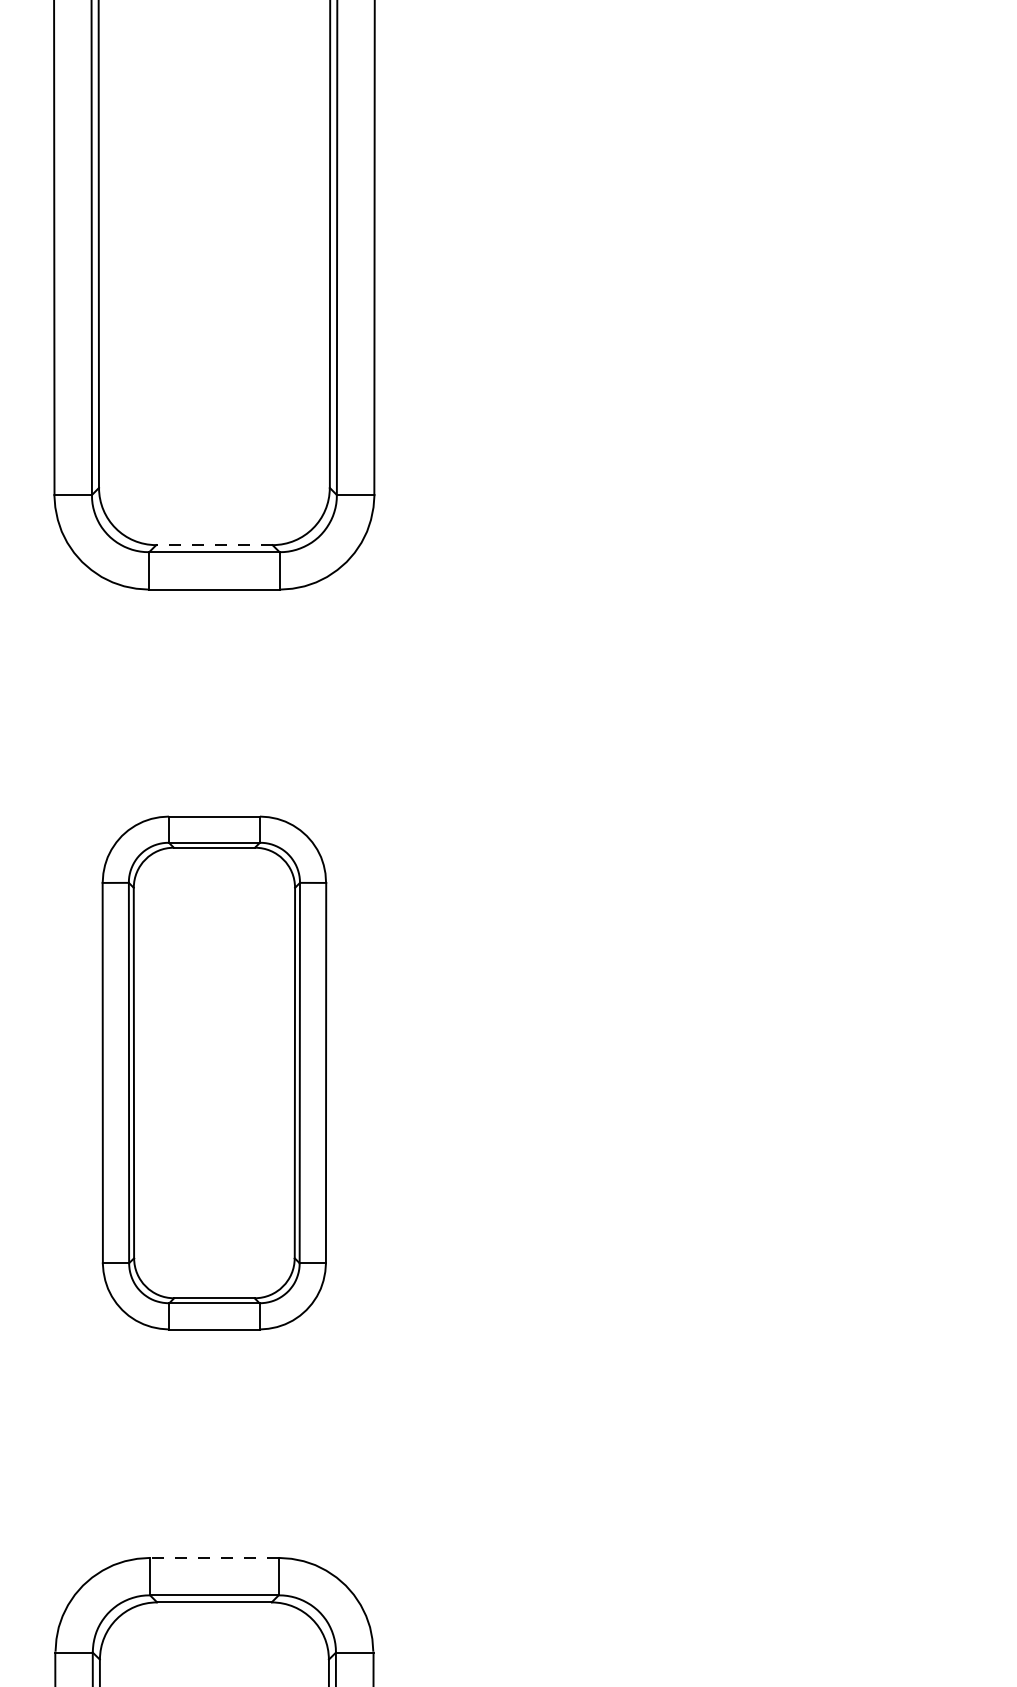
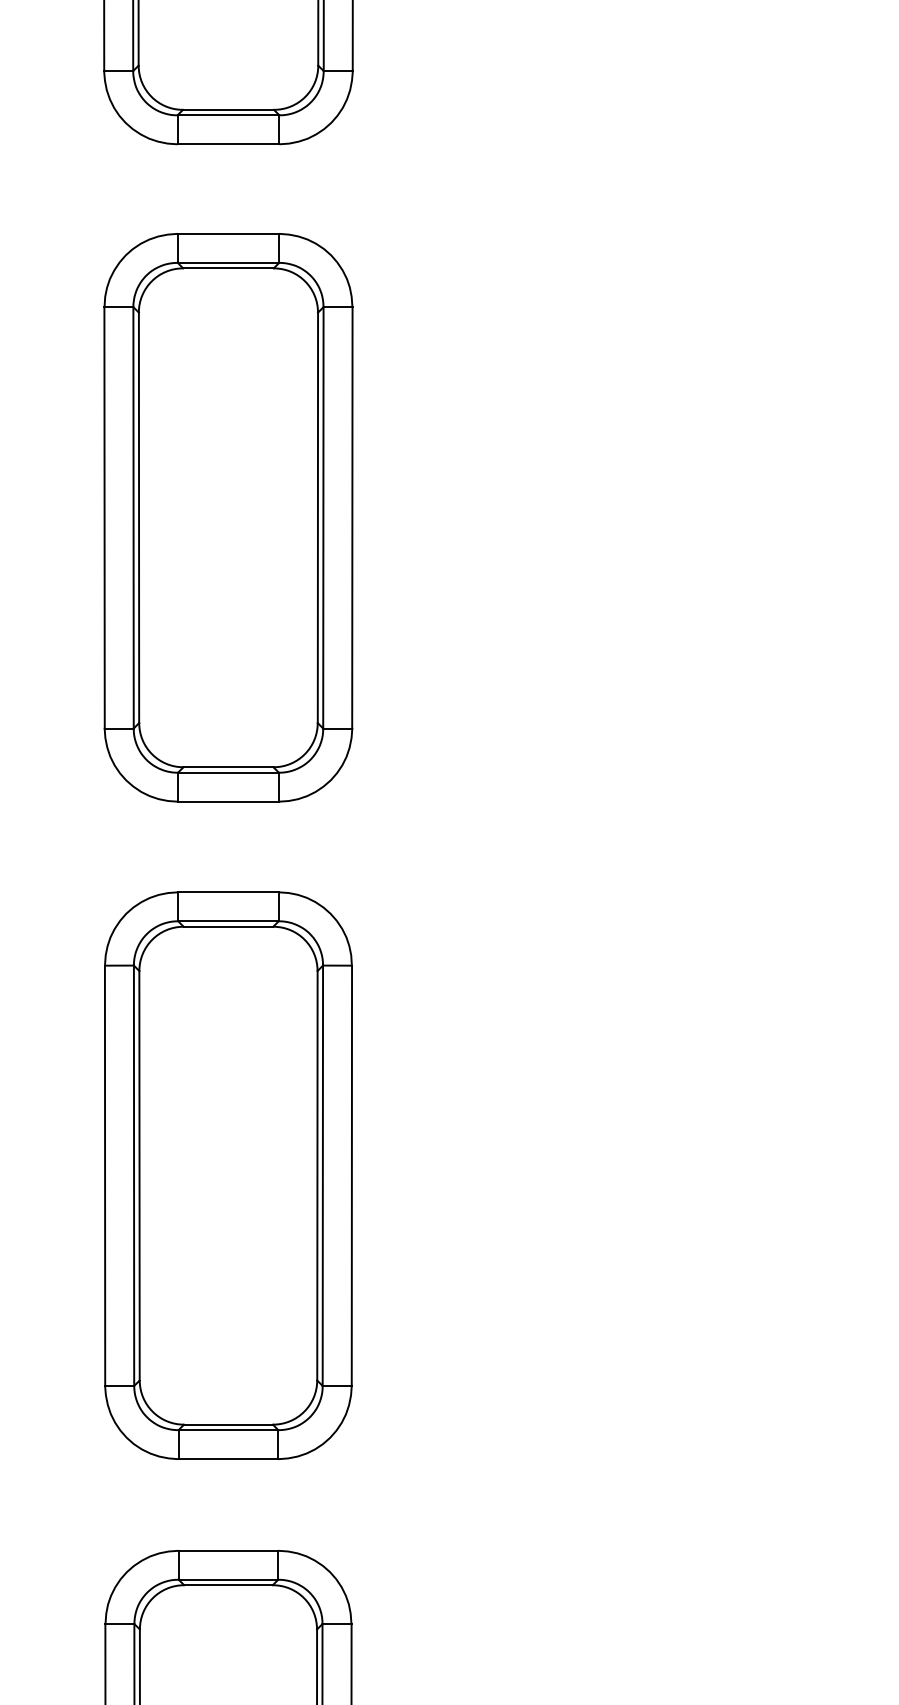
line: (213, 545) -> (227, 767), dashed -> solid
part: (214, 1072) -> (228, 1175), size x1.43
line: (214, 1557) -> (228, 1550), dashed -> solid

